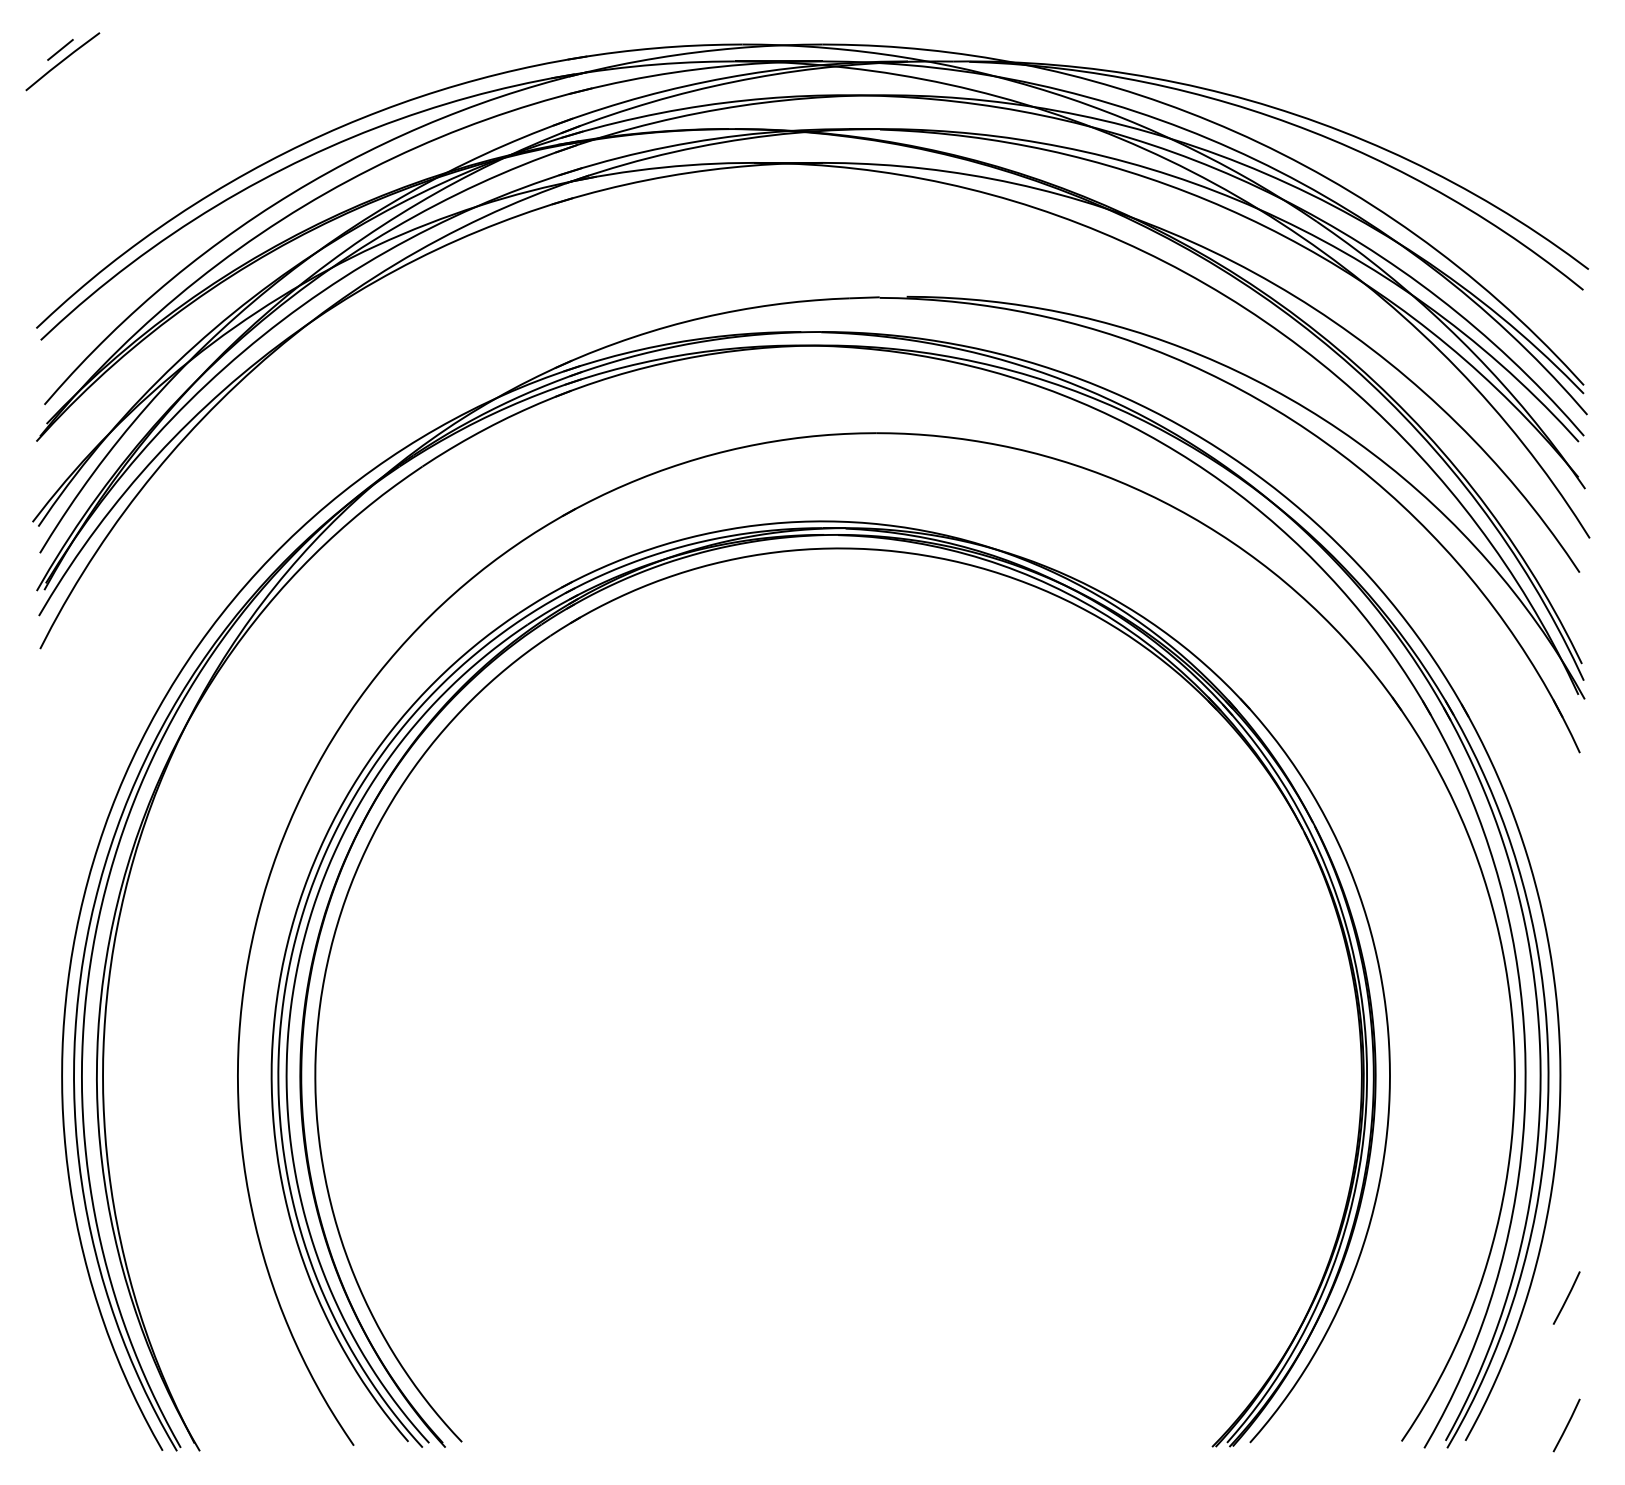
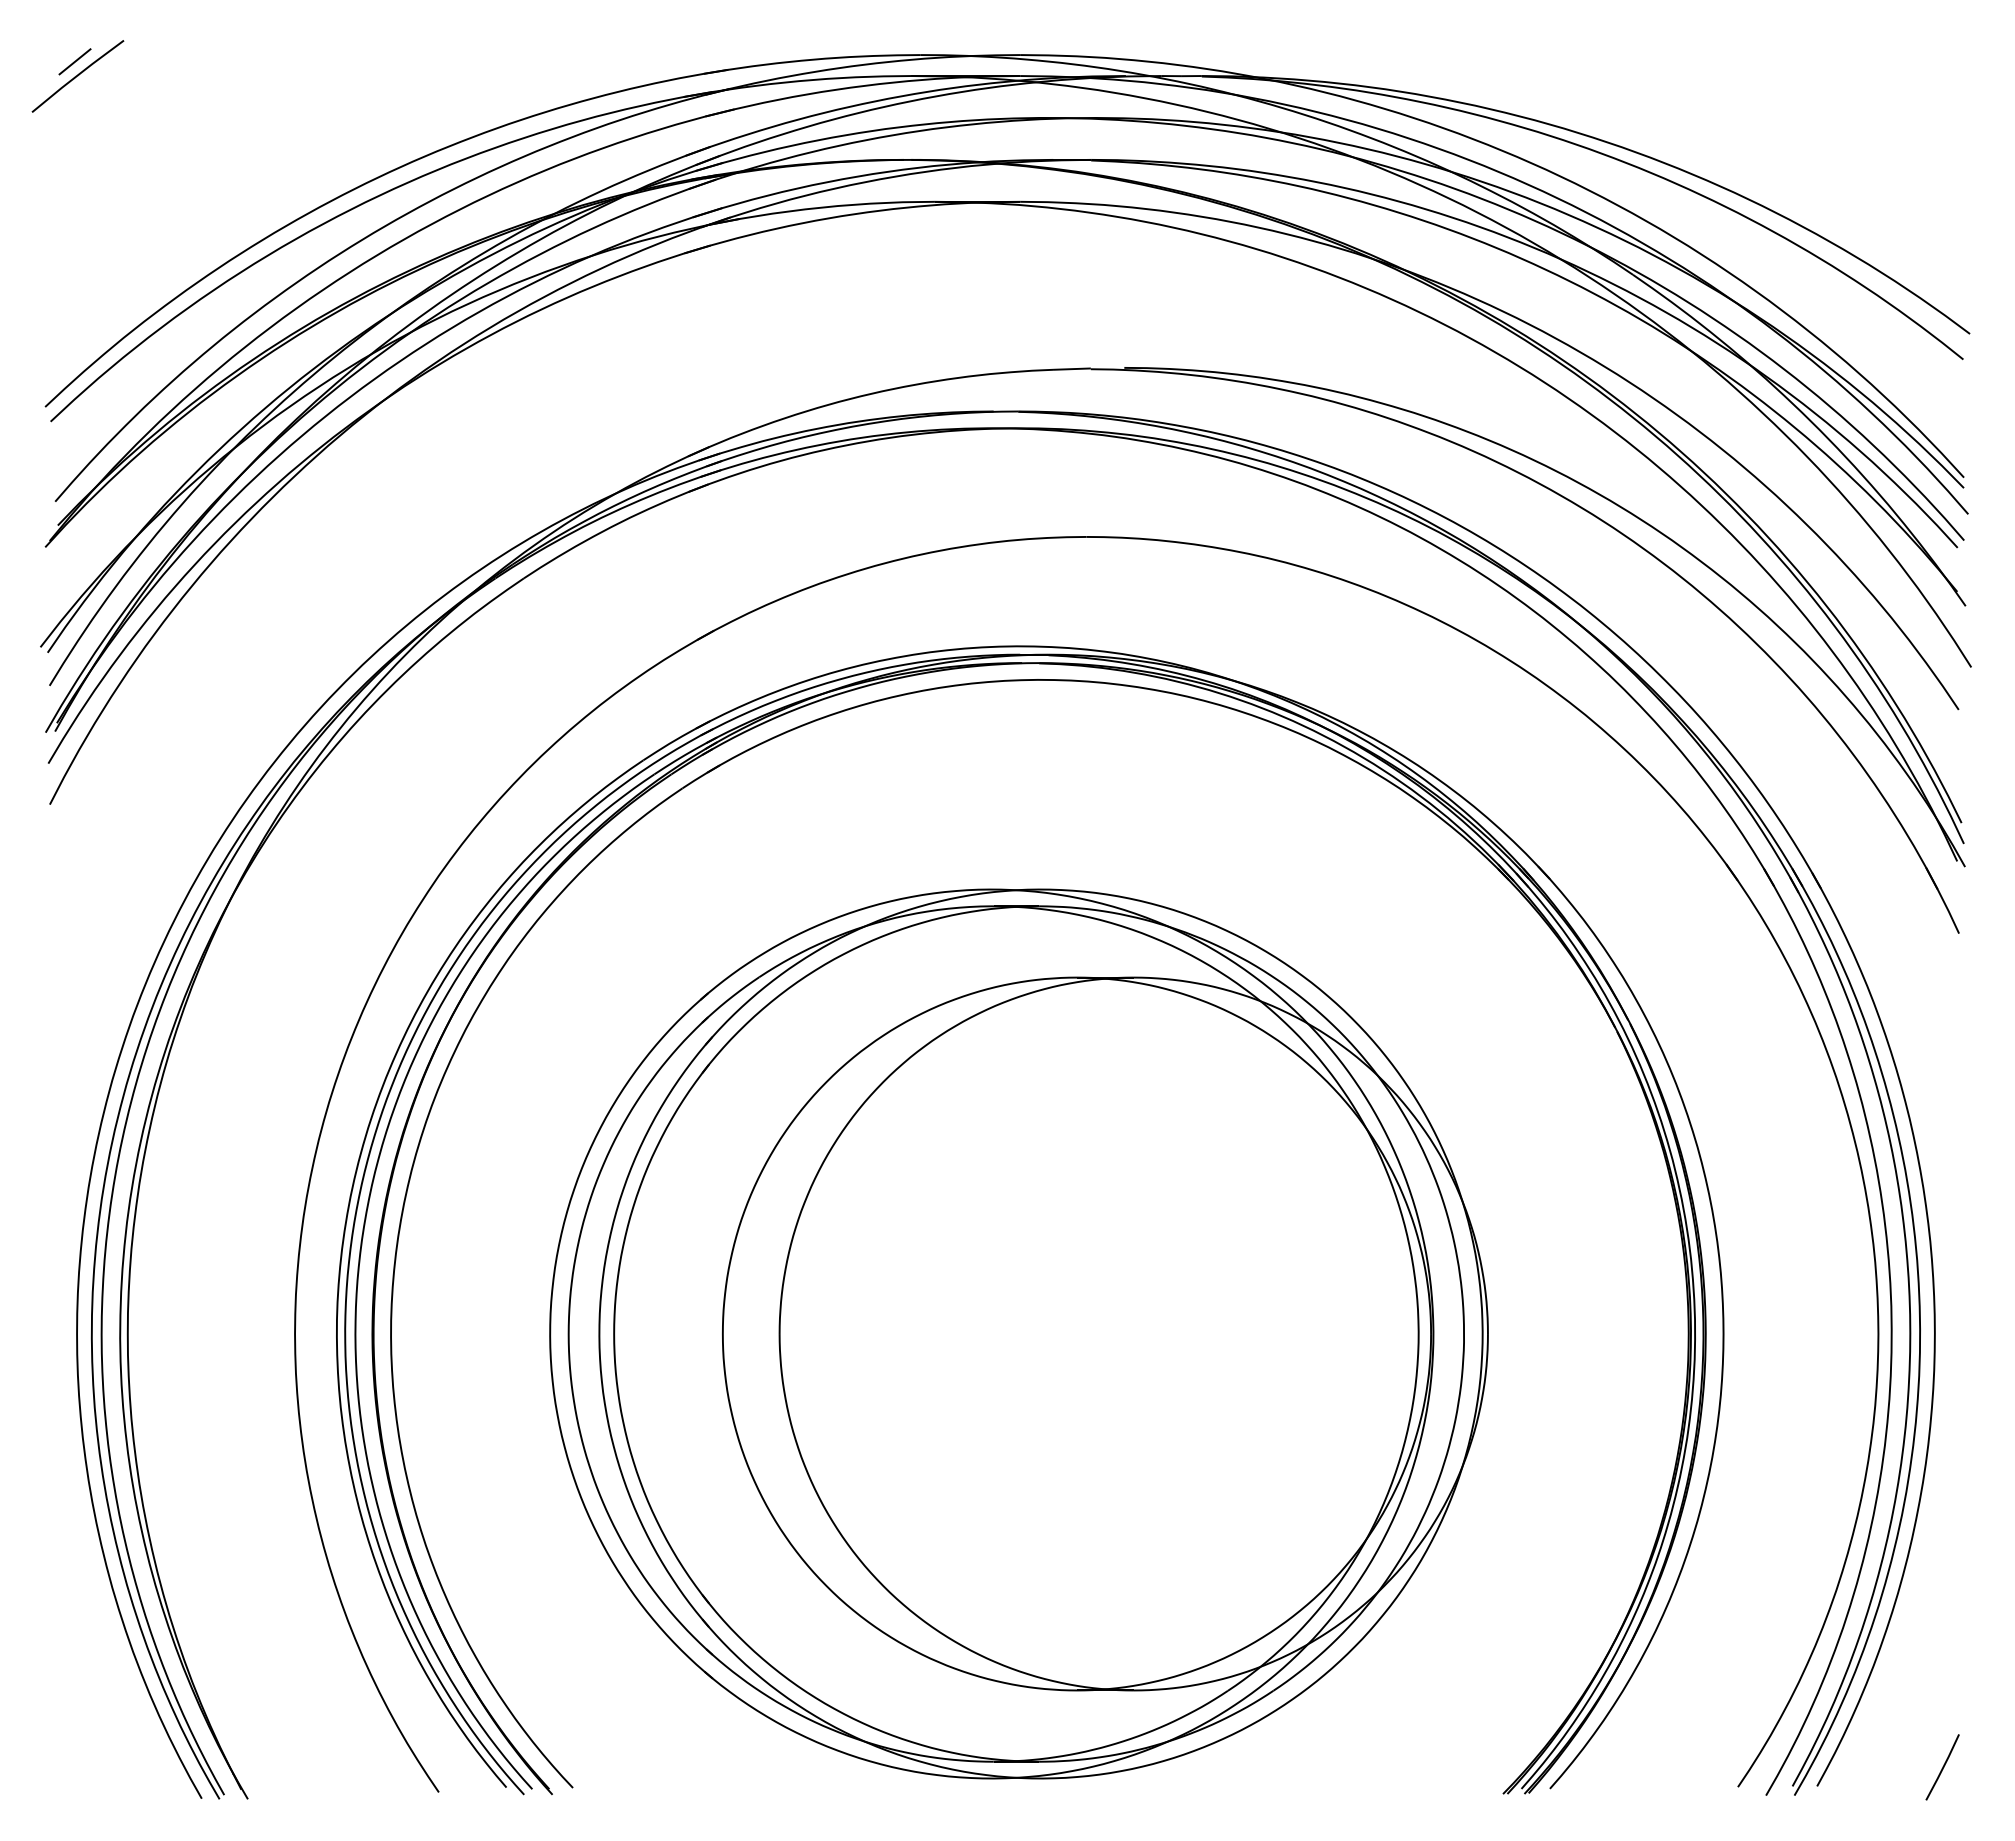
part: (821, 1075) -> (1018, 1333), added
line: (1566, 1298) -> (1942, 1609), removed

